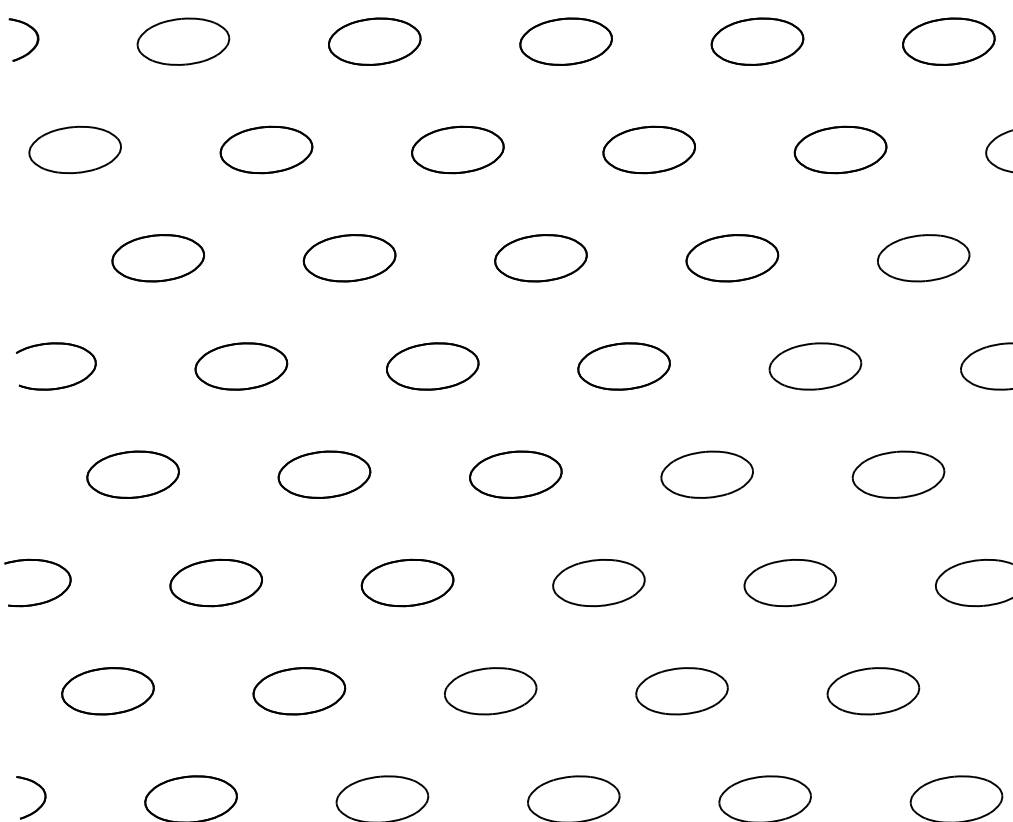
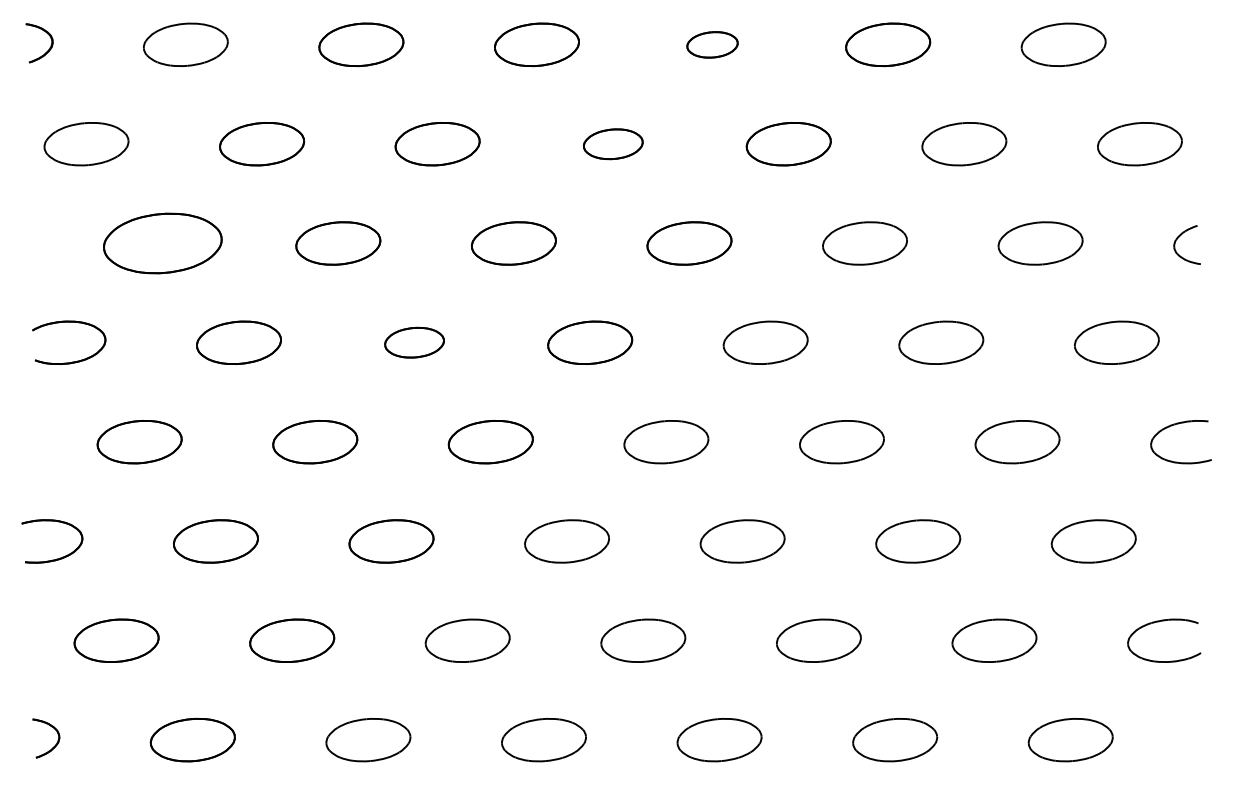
part: (757, 41) -> (712, 44), size x0.6
part: (649, 150) -> (613, 144), size x0.7
part: (157, 258) -> (162, 243), size x1.4
part: (432, 366) -> (414, 342), size x0.7

